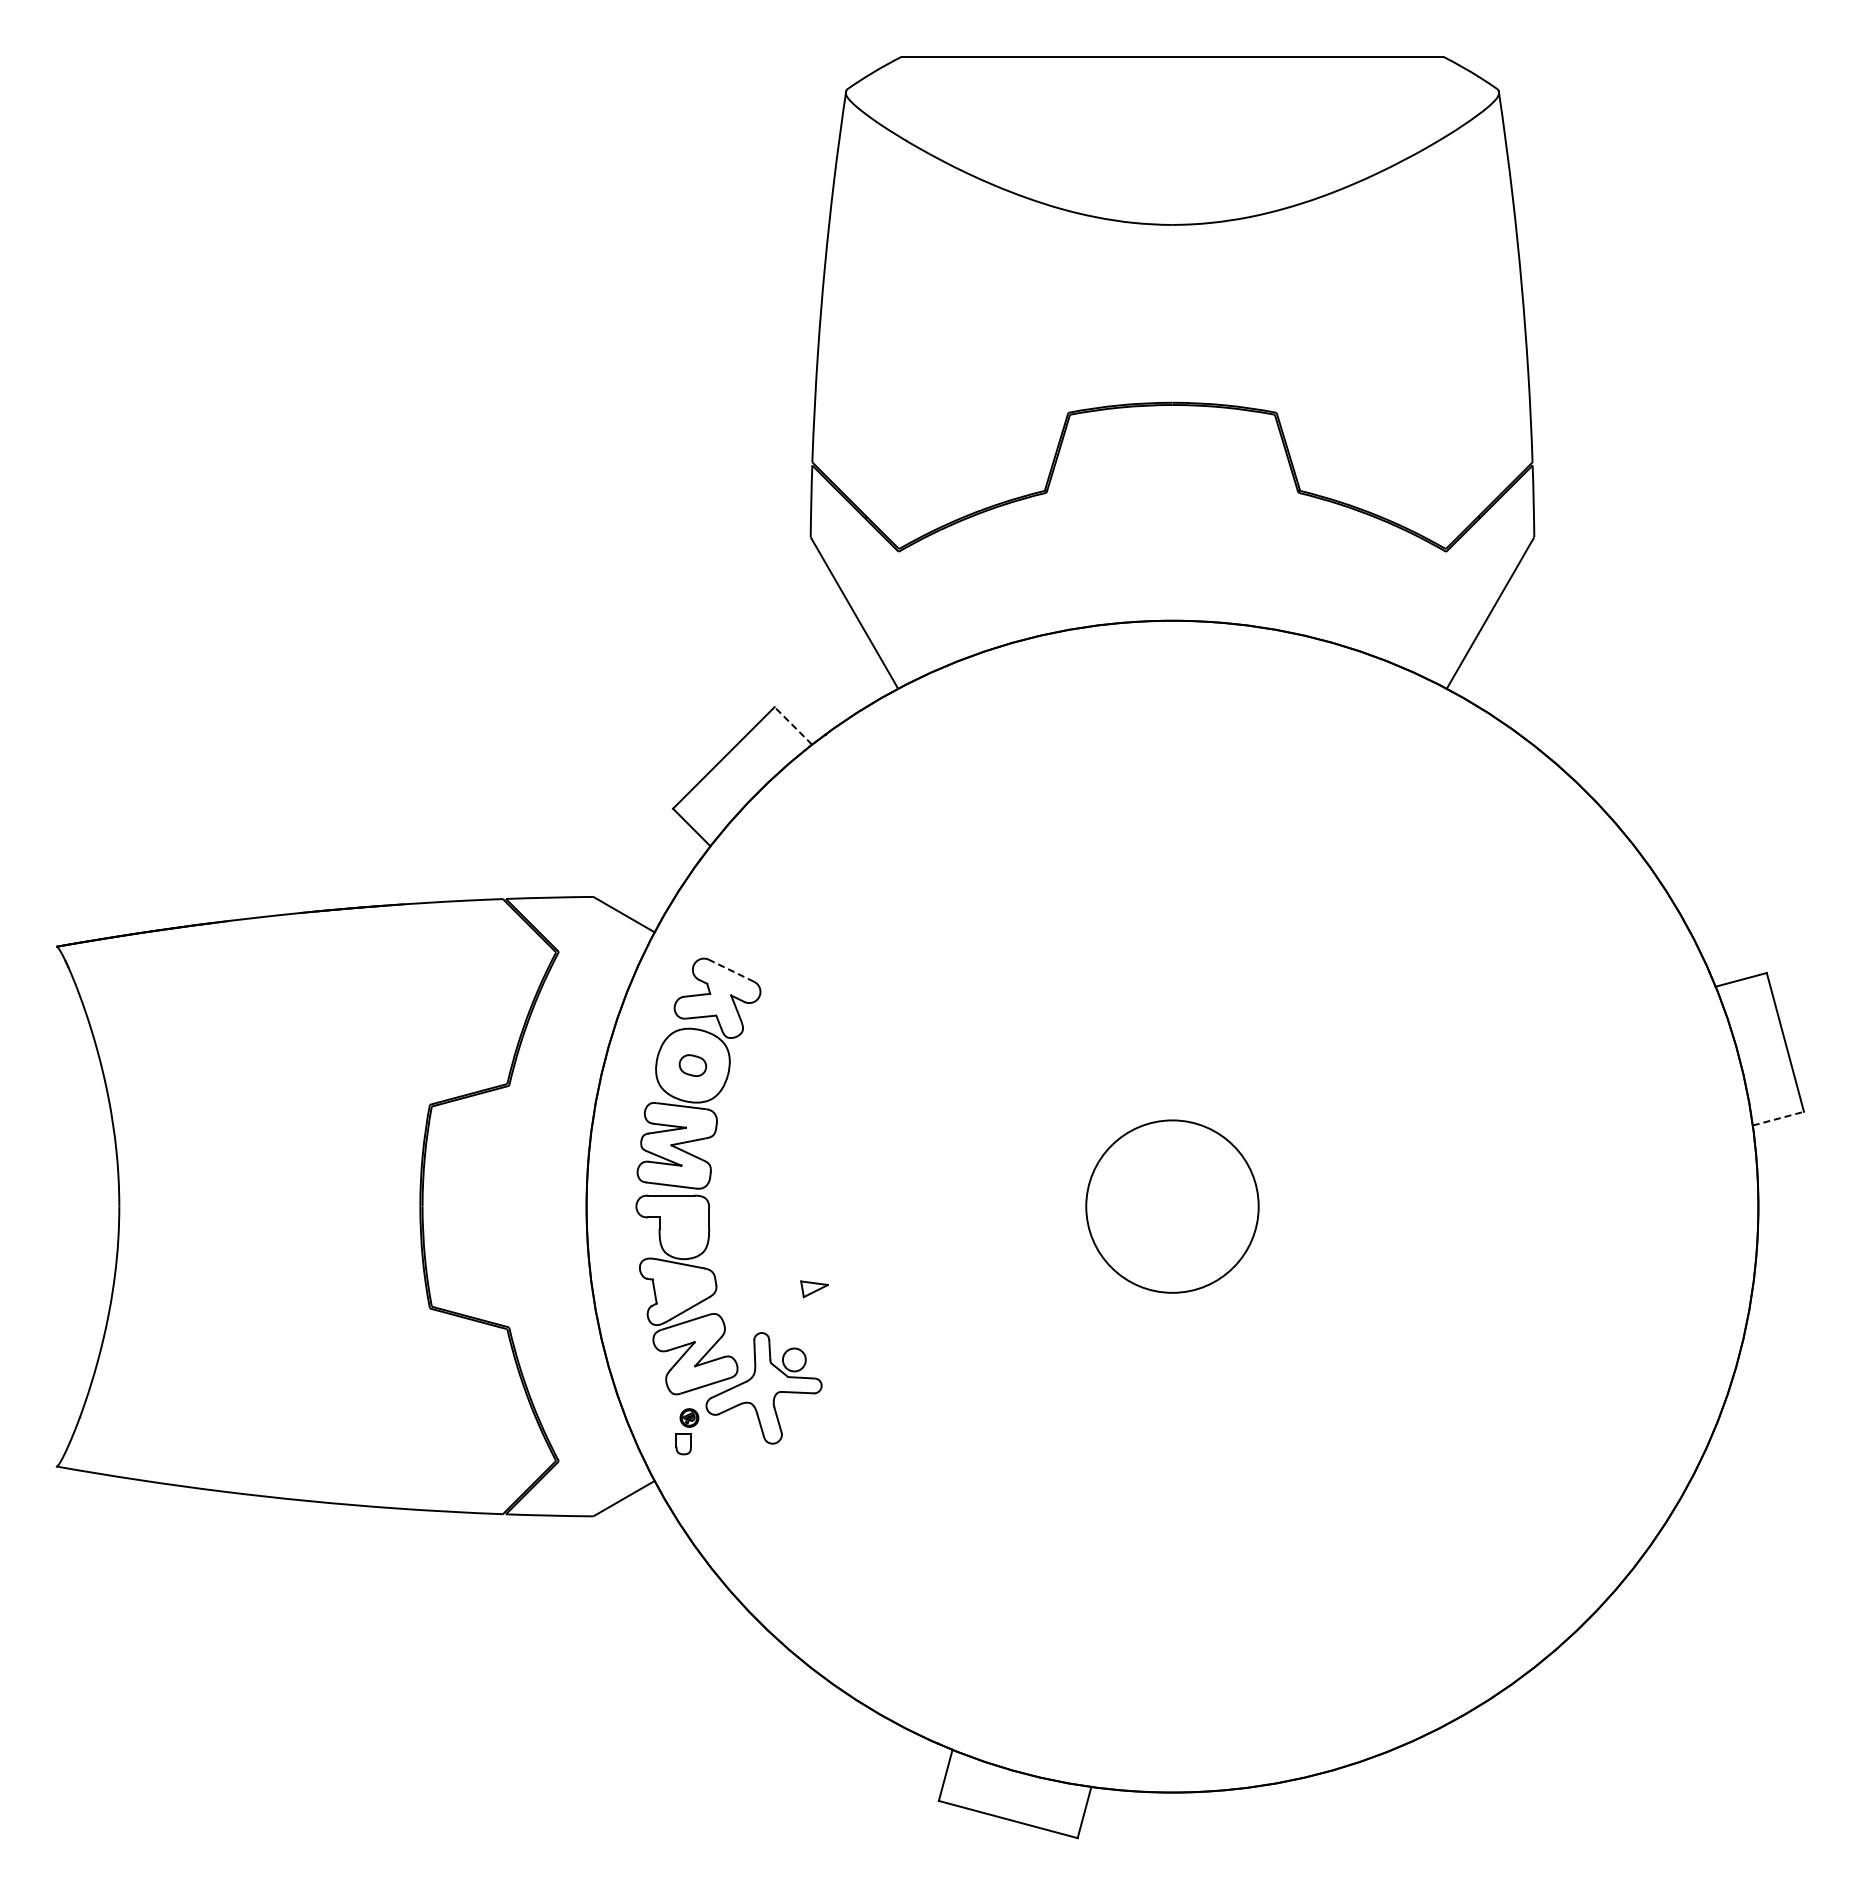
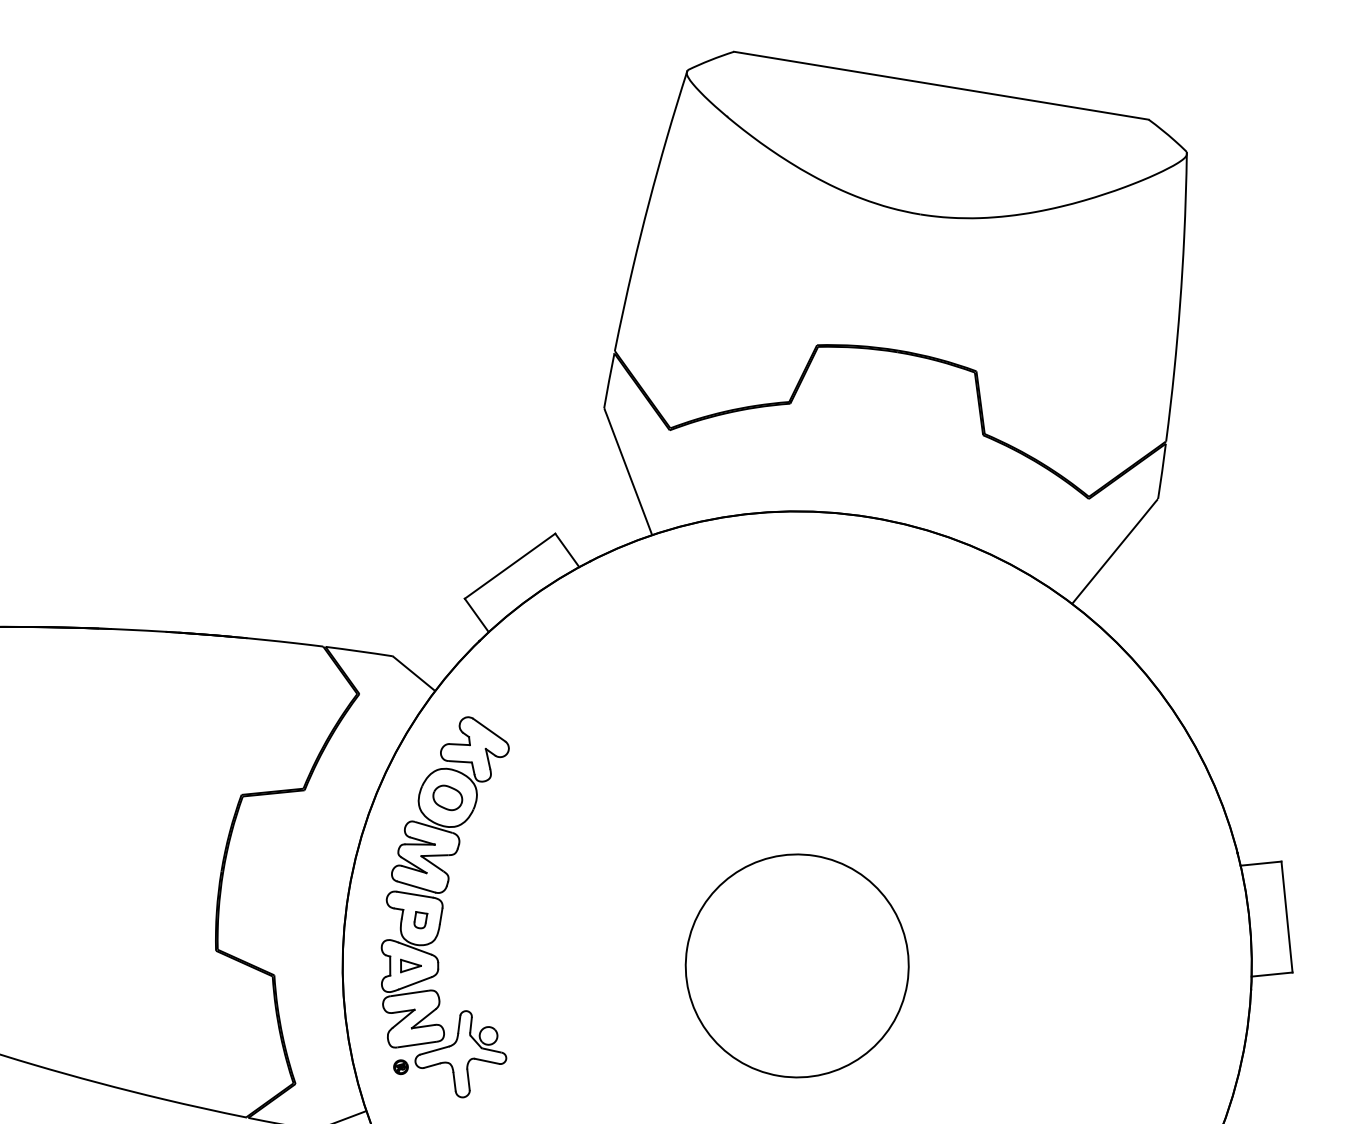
line: (793, 725) -> (567, 550), dashed -> solid
line: (731, 970) -> (489, 729), dashed -> solid
part: (692, 1065) -> (447, 797), size x1.43
line: (1778, 1118) -> (1272, 974), dashed -> solid
circle: (1172, 1206) -> (797, 965), size x1.67
part: (814, 1289) -> (410, 967), moved
part: (683, 1444) -> (420, 920), moved

